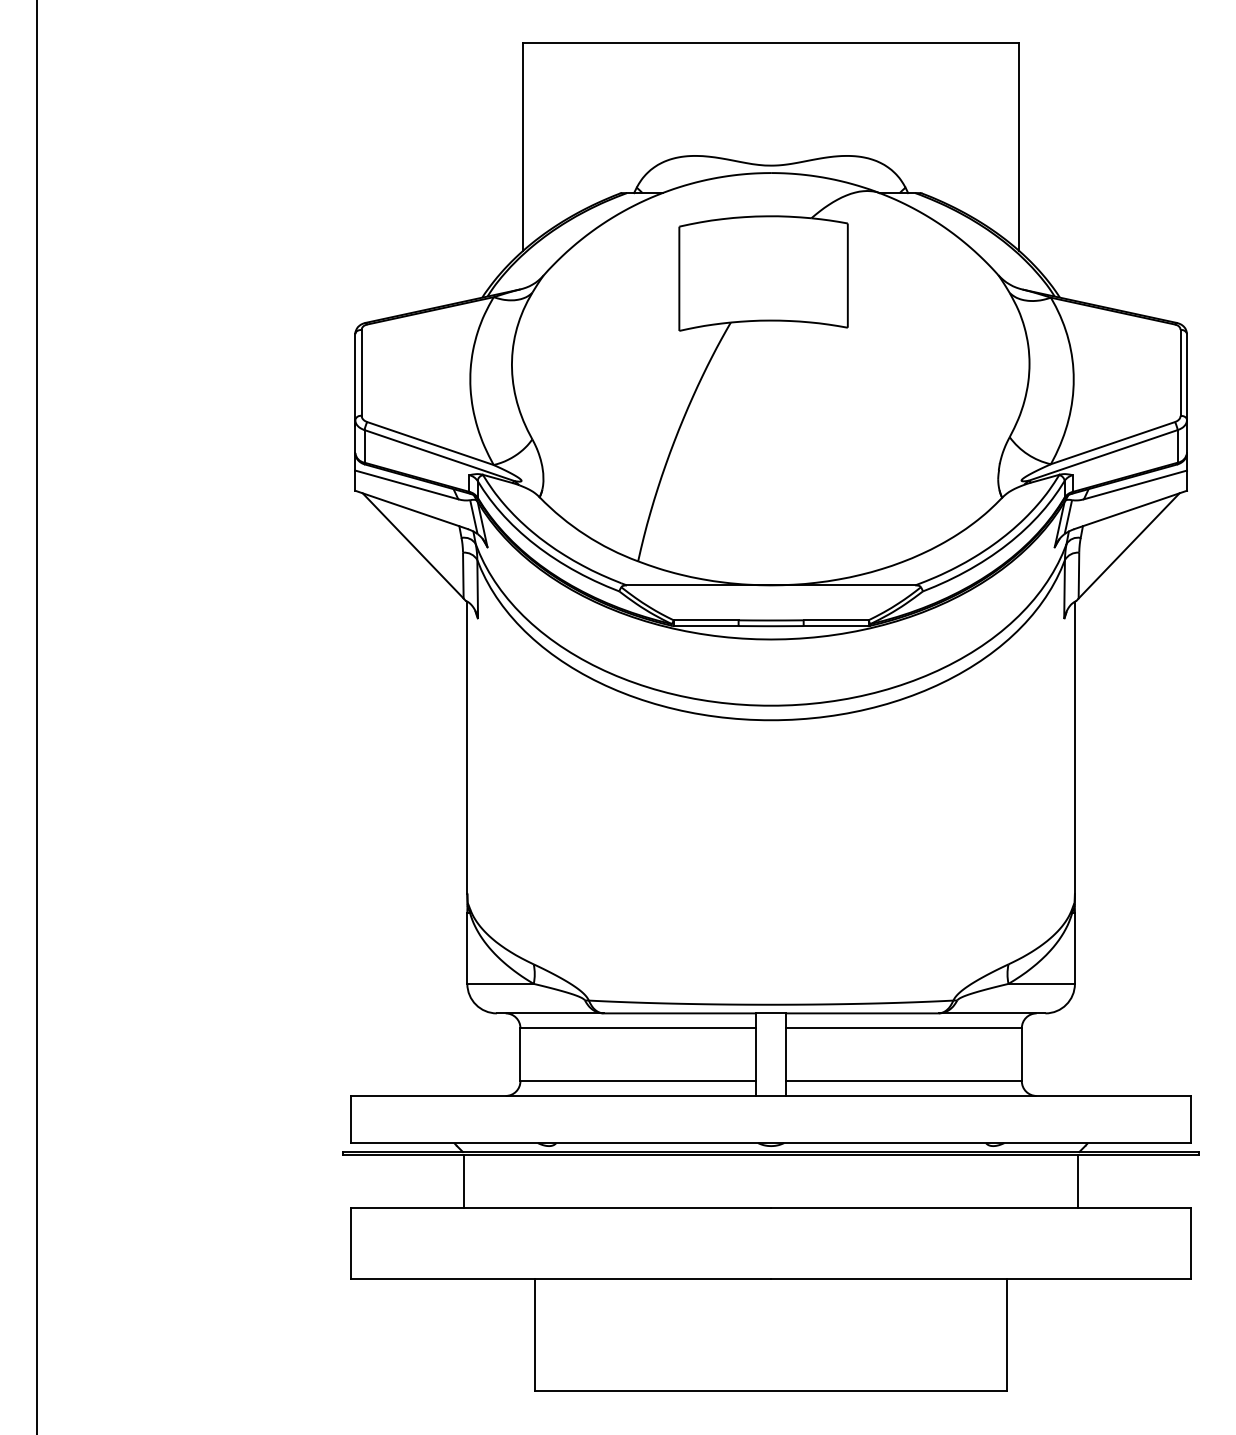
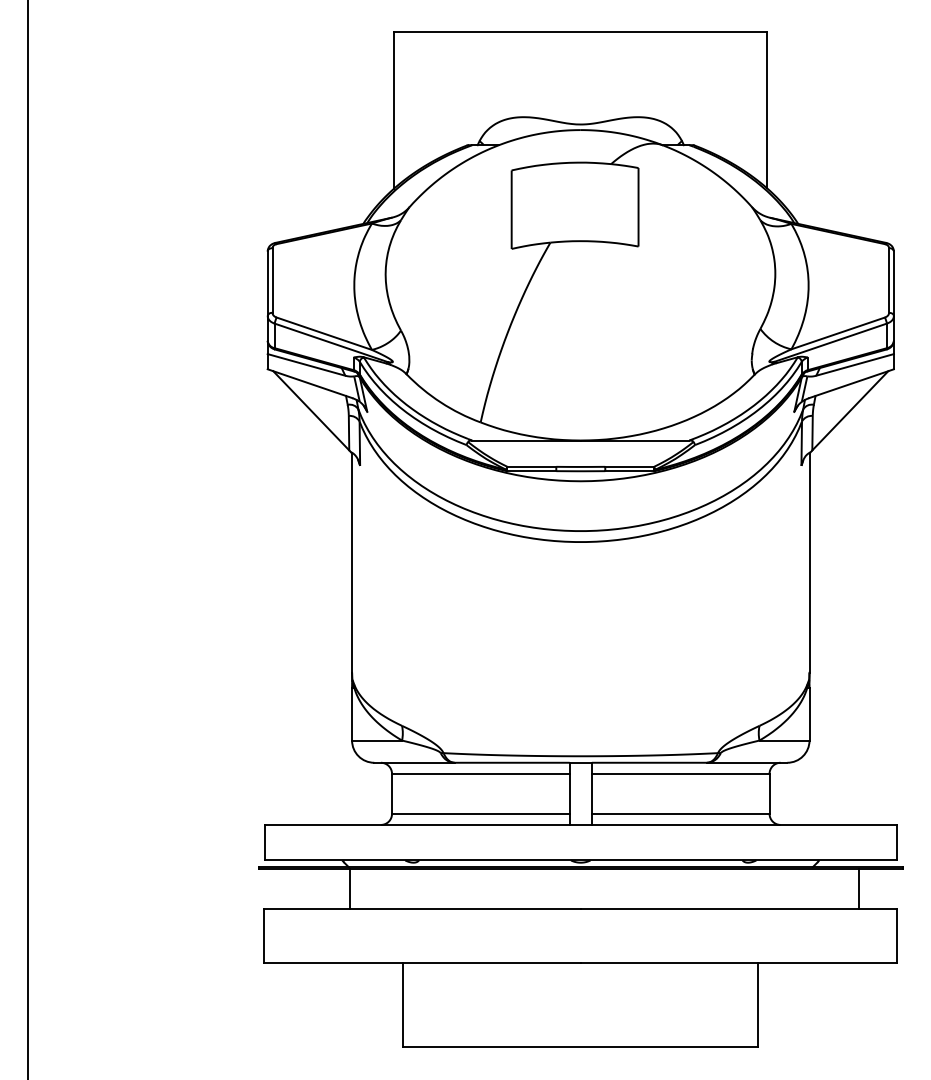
line: (1077, 1181) -> (858, 889), moved

